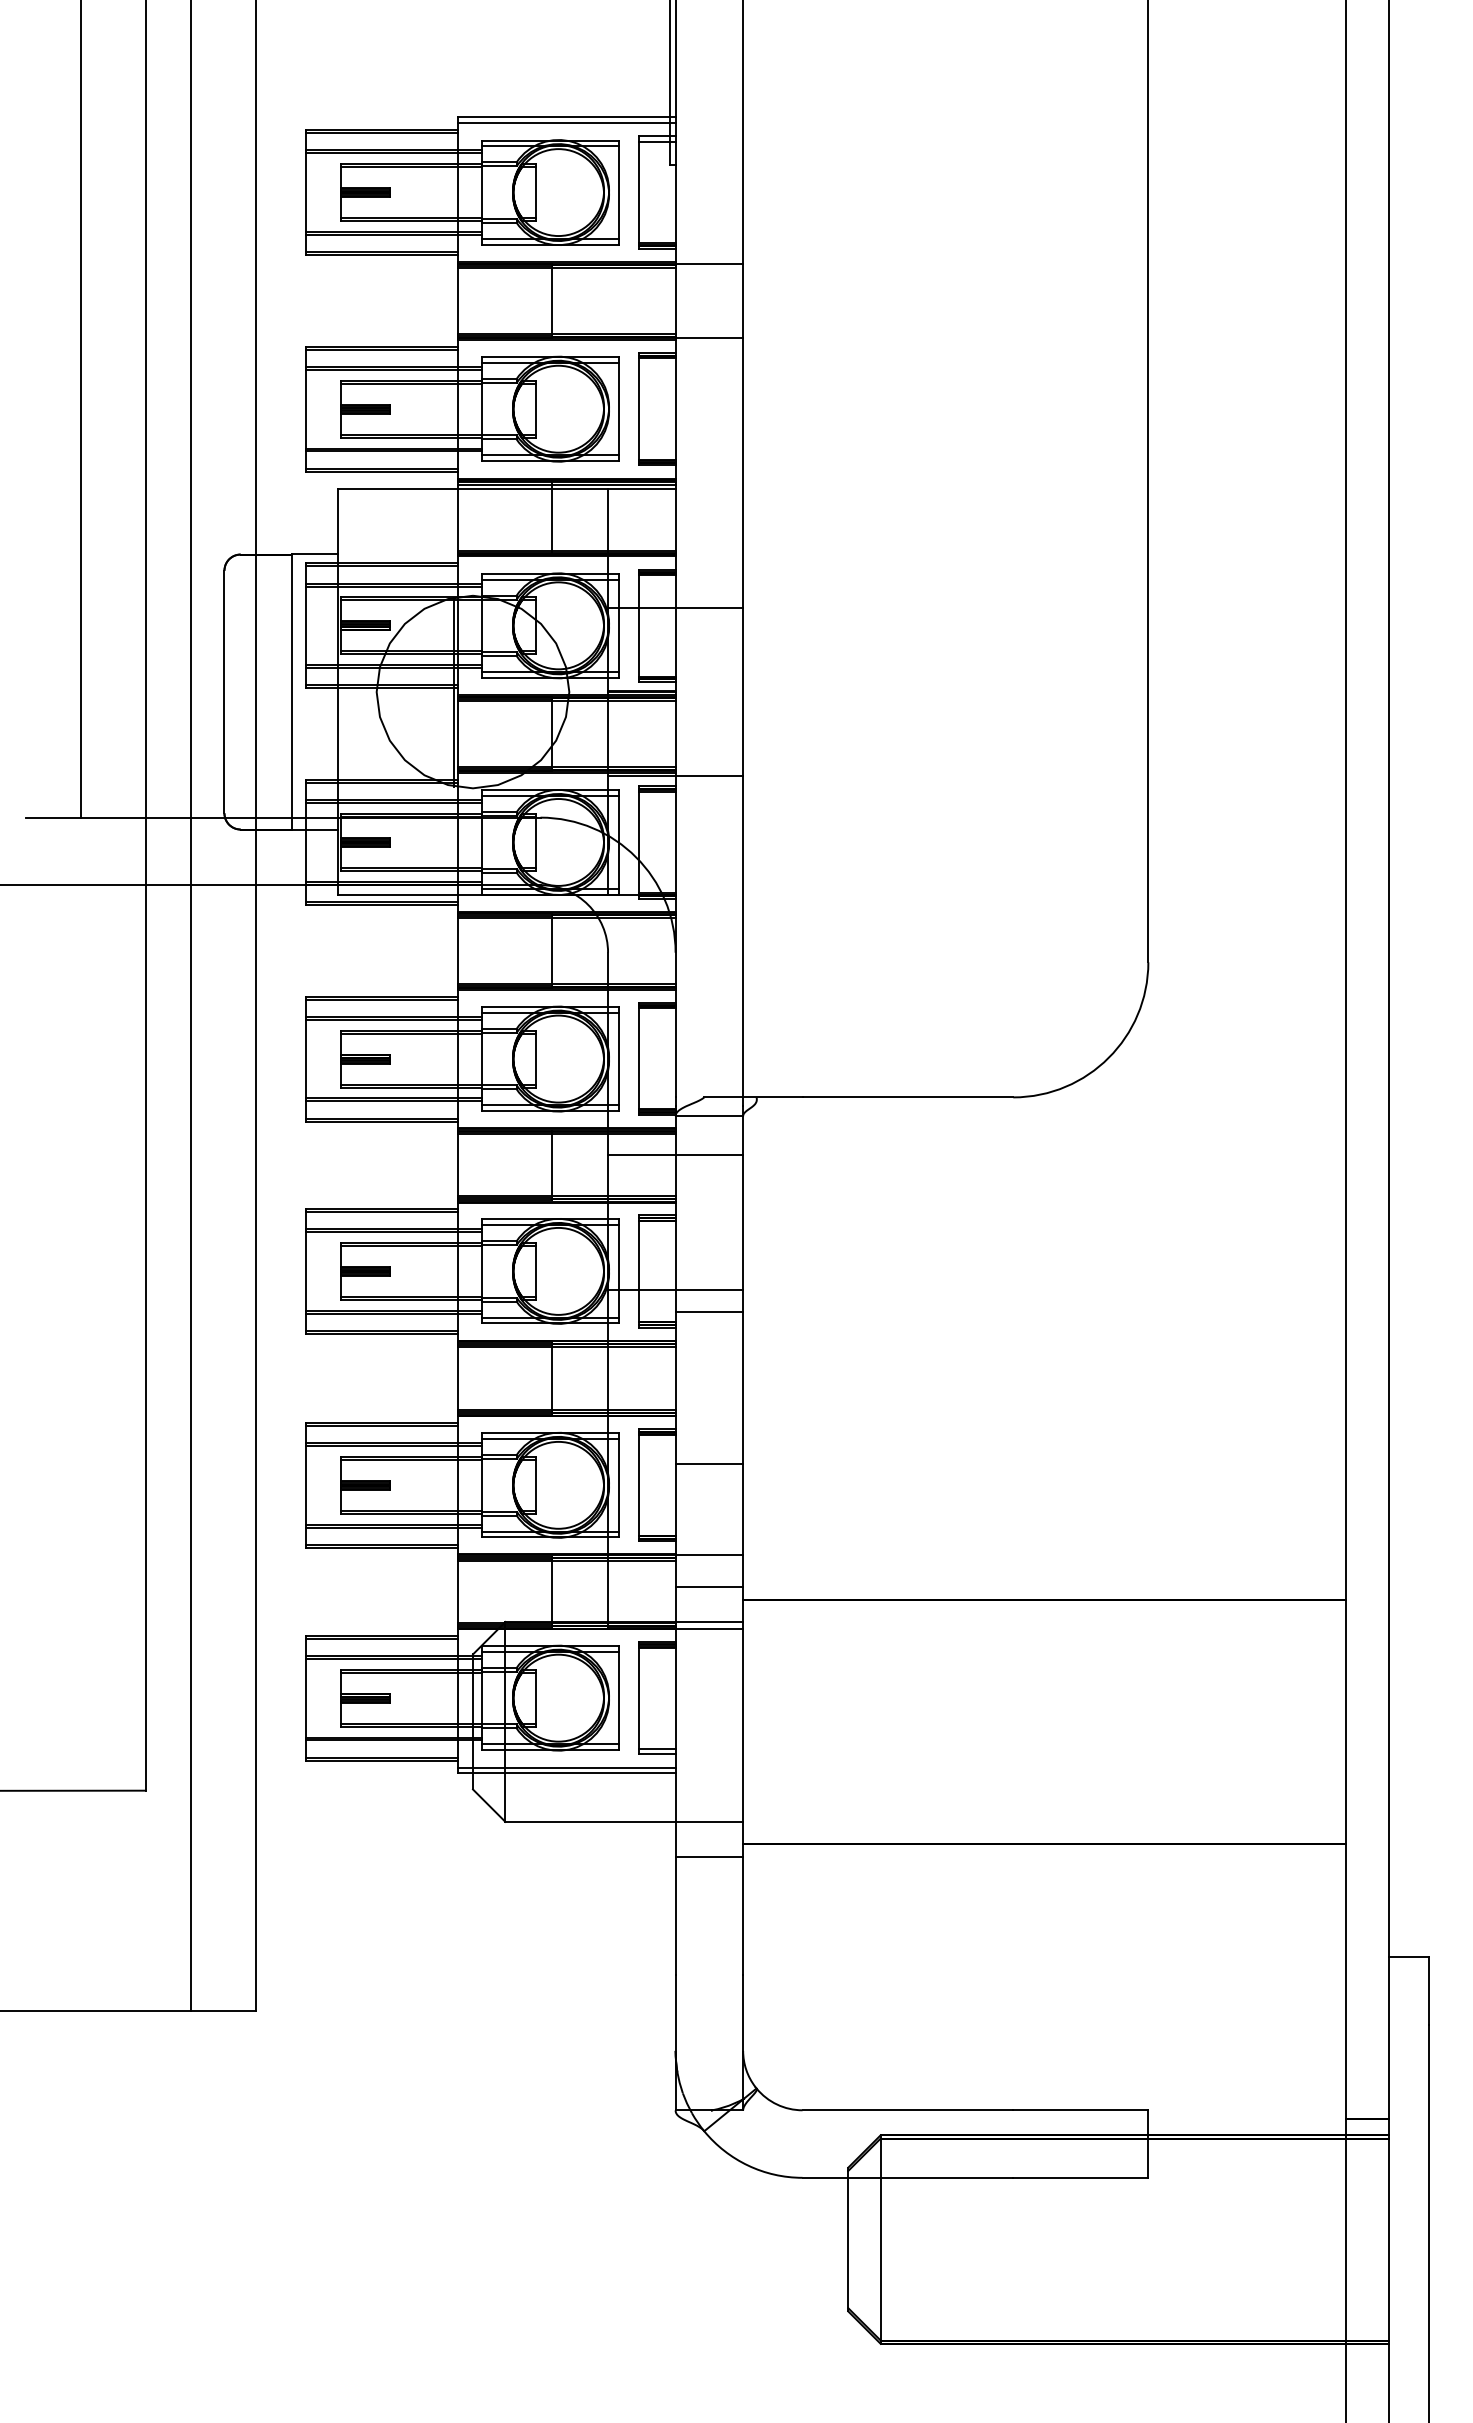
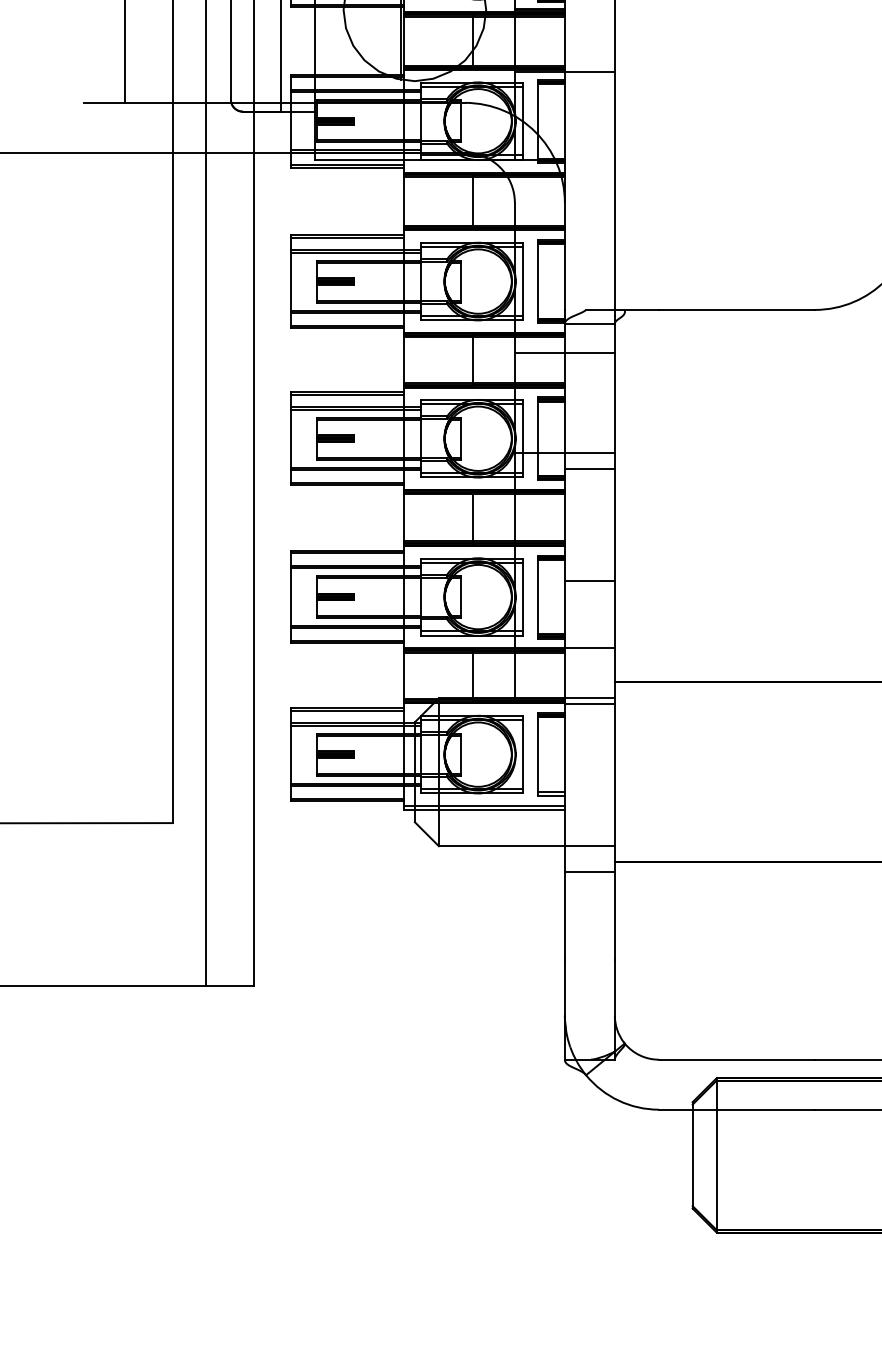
line: (709, 1586) -> (589, 671), removed

